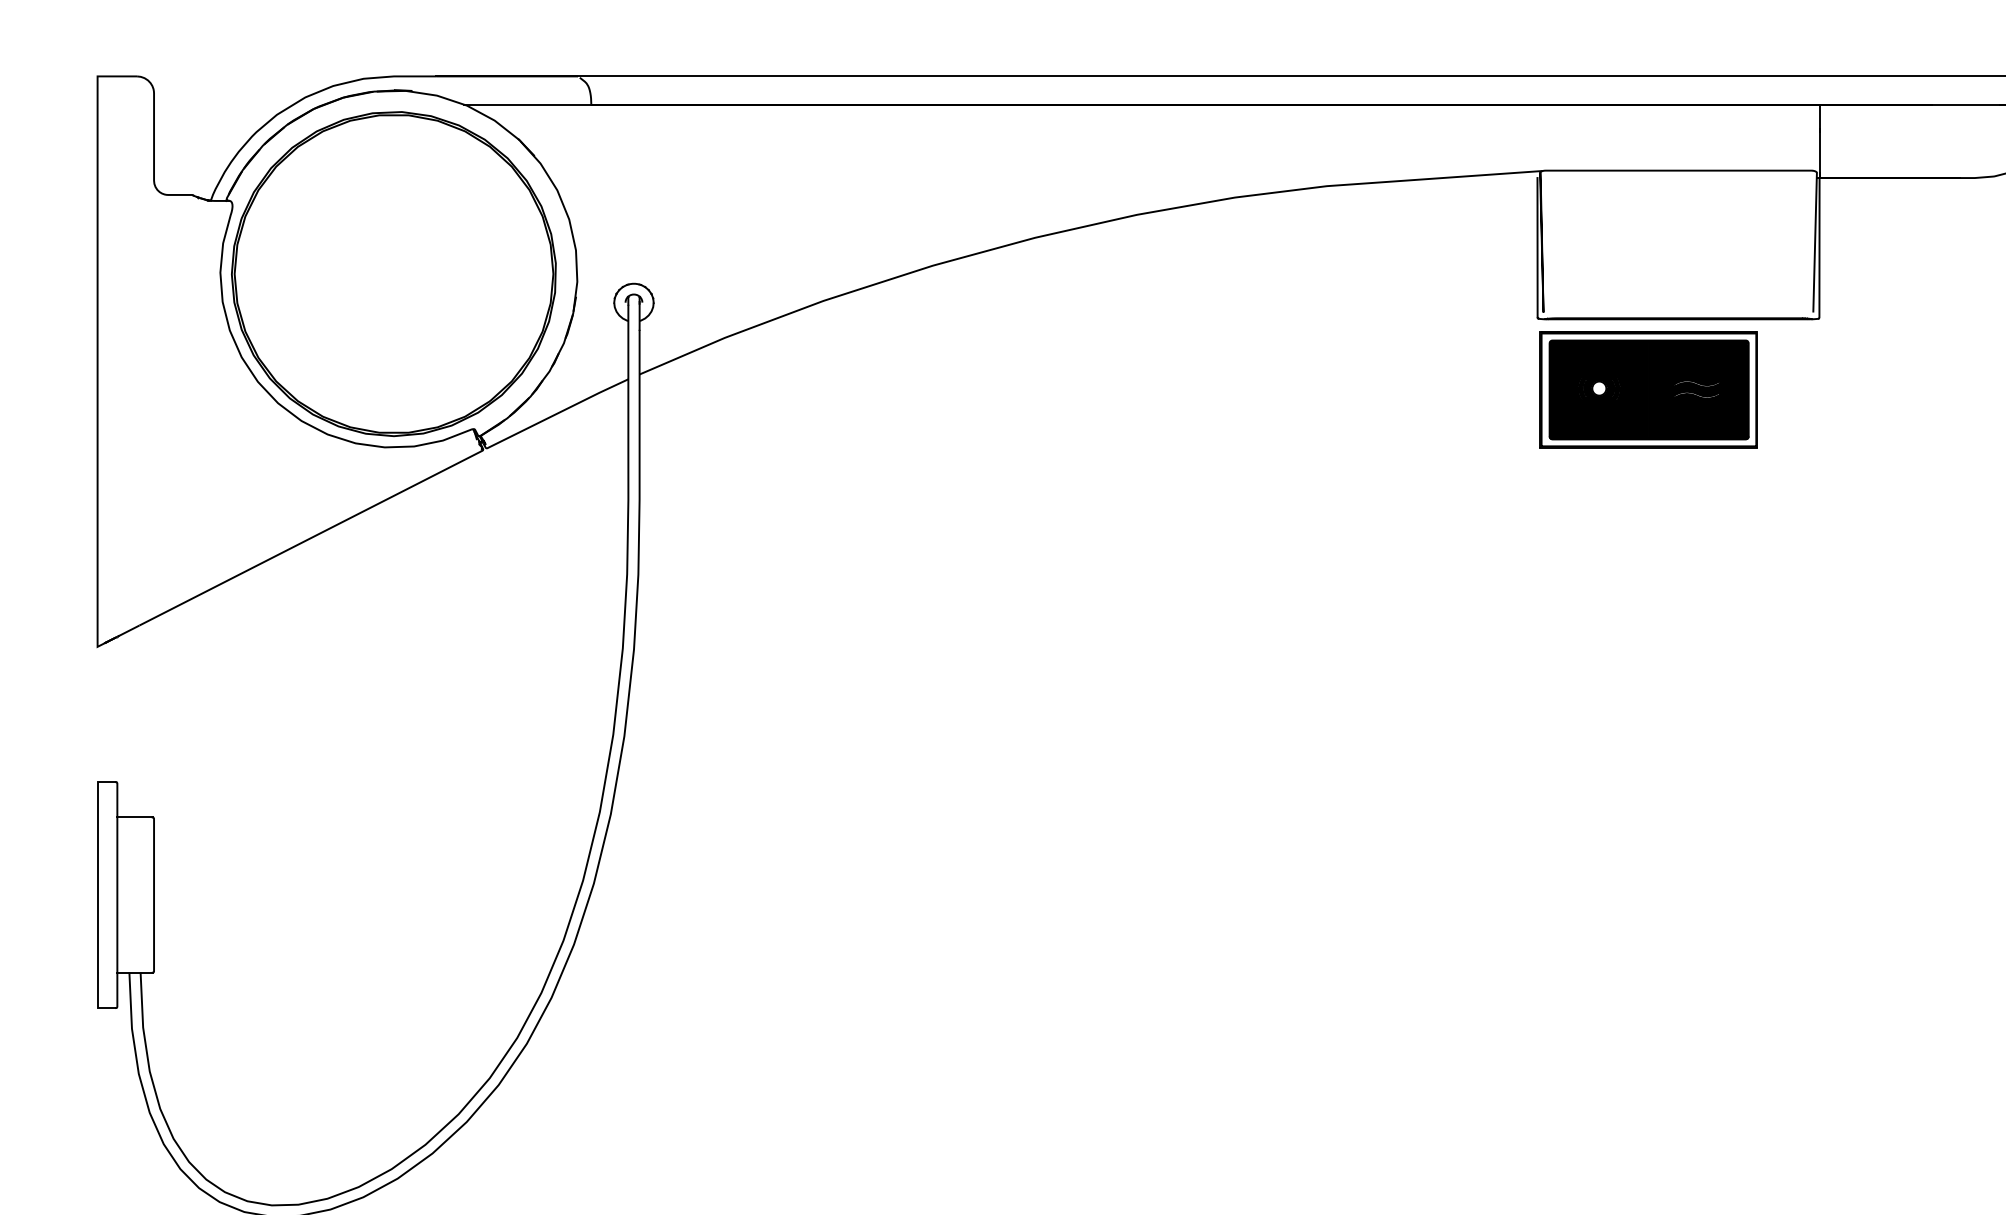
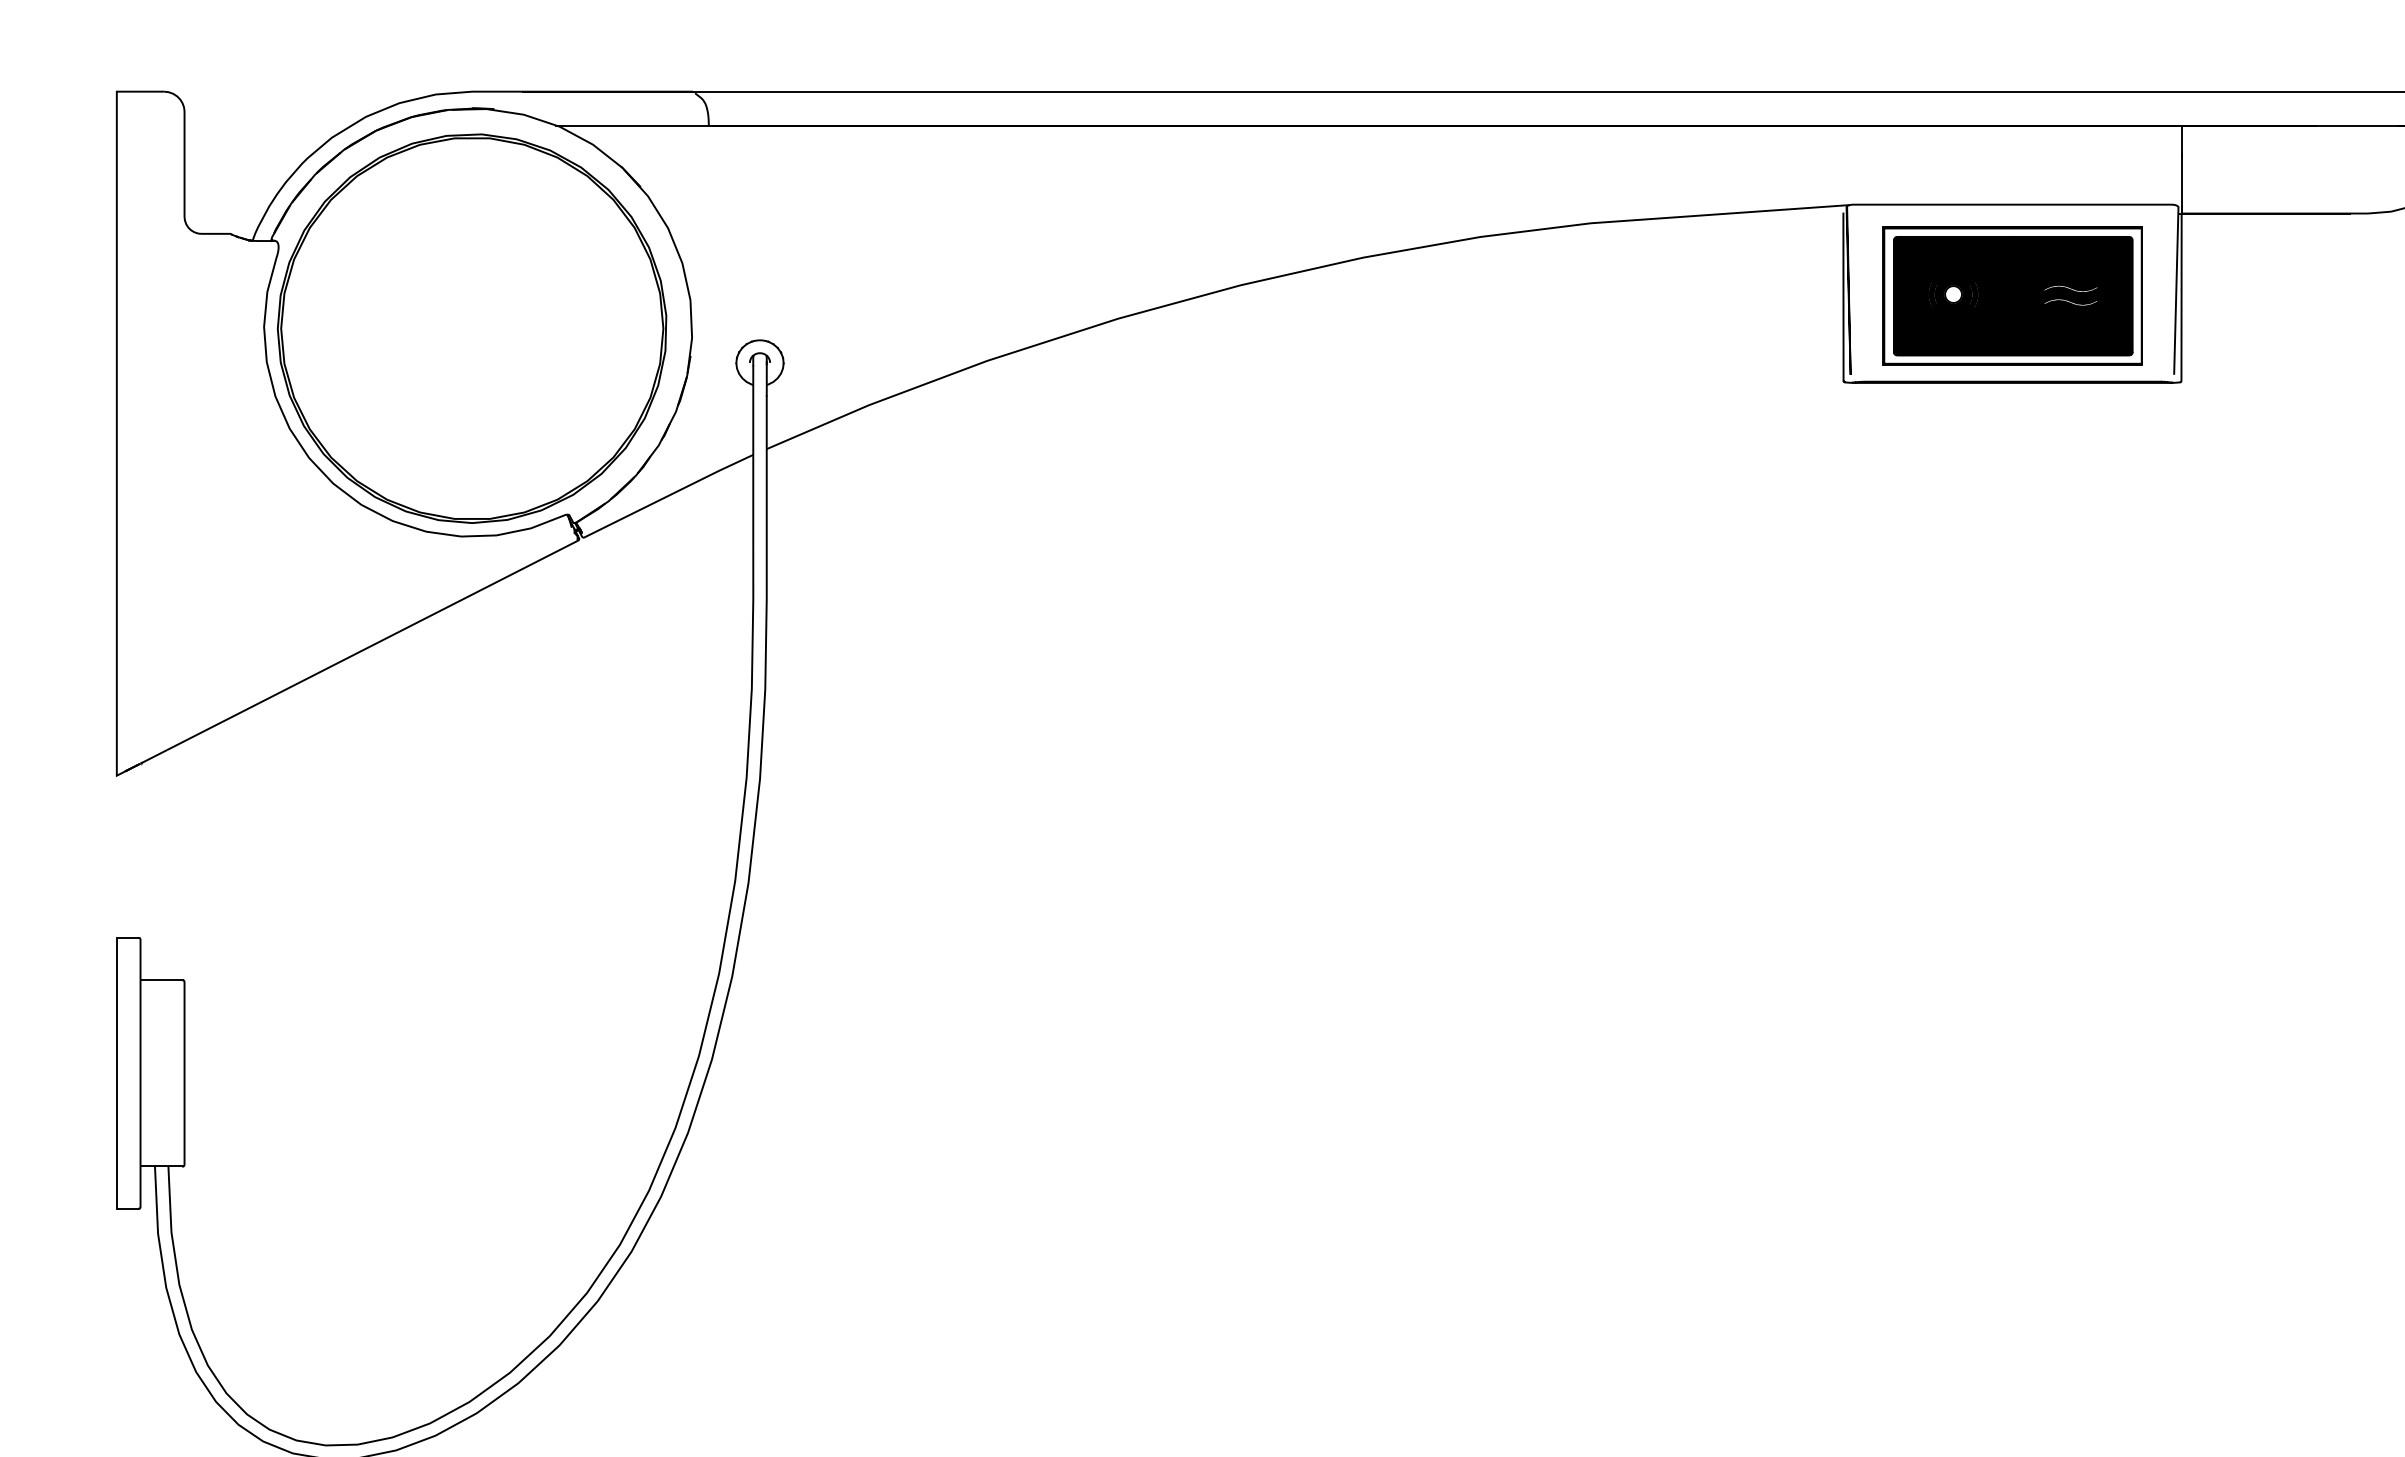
part: (1648, 389) -> (2012, 295), moved

